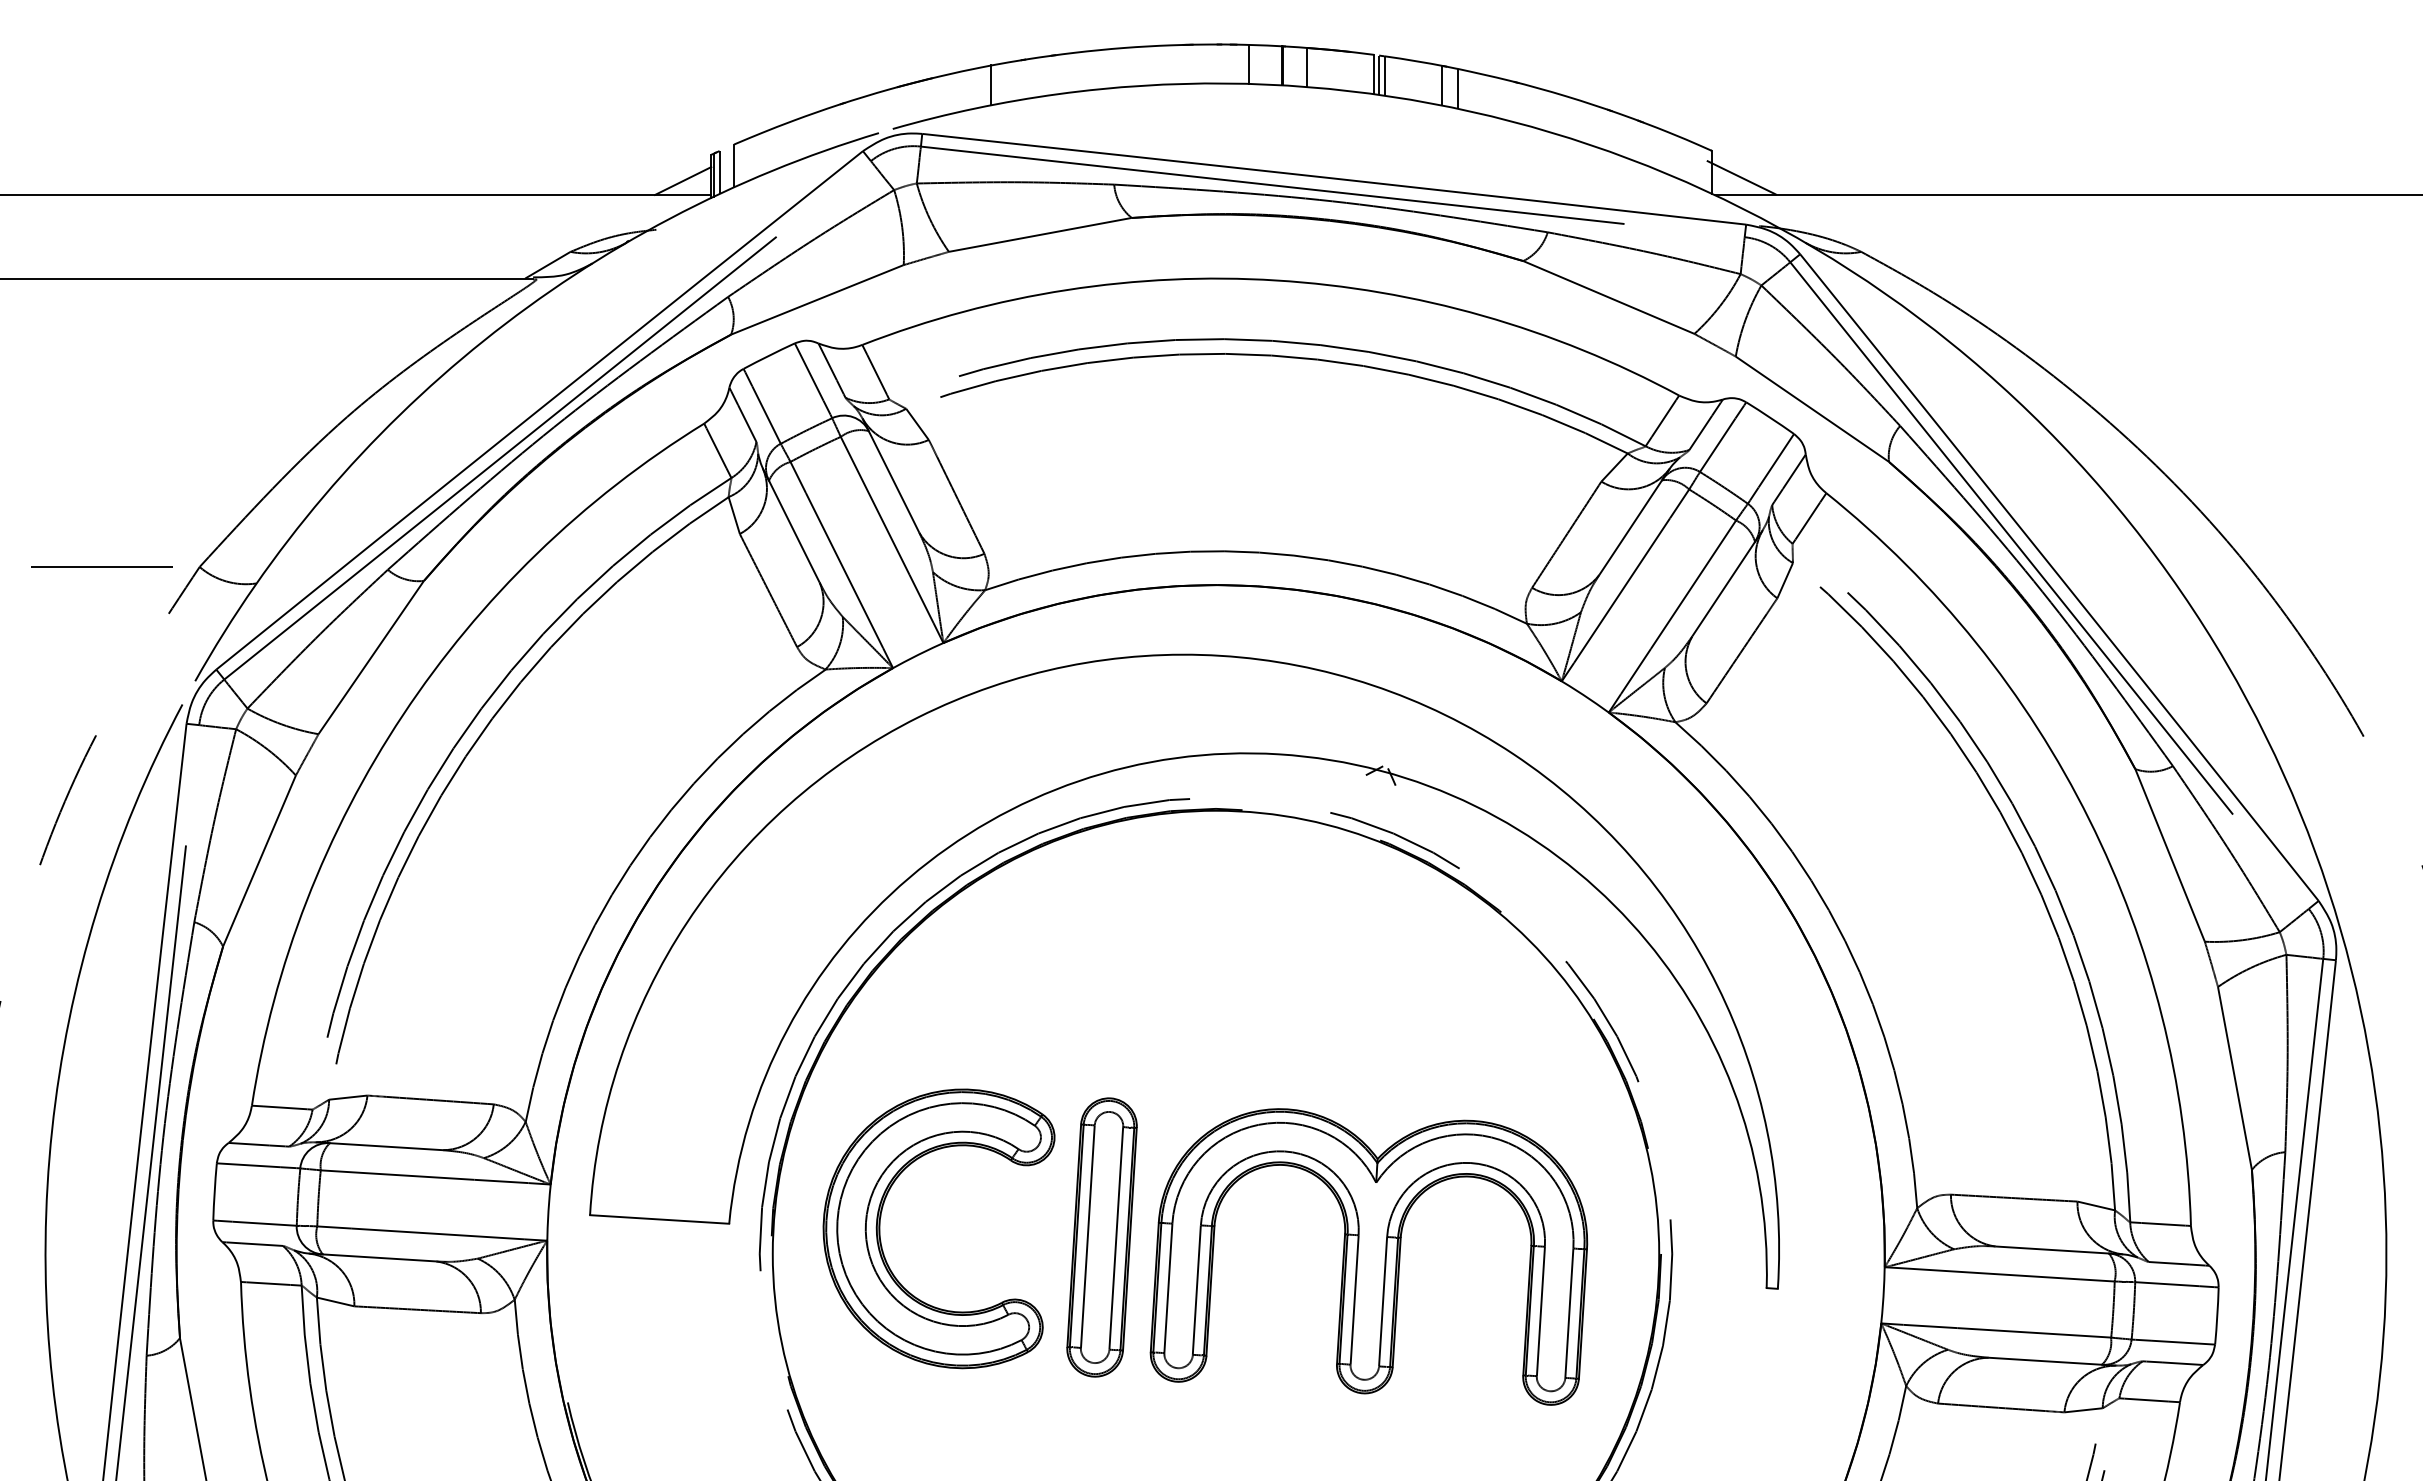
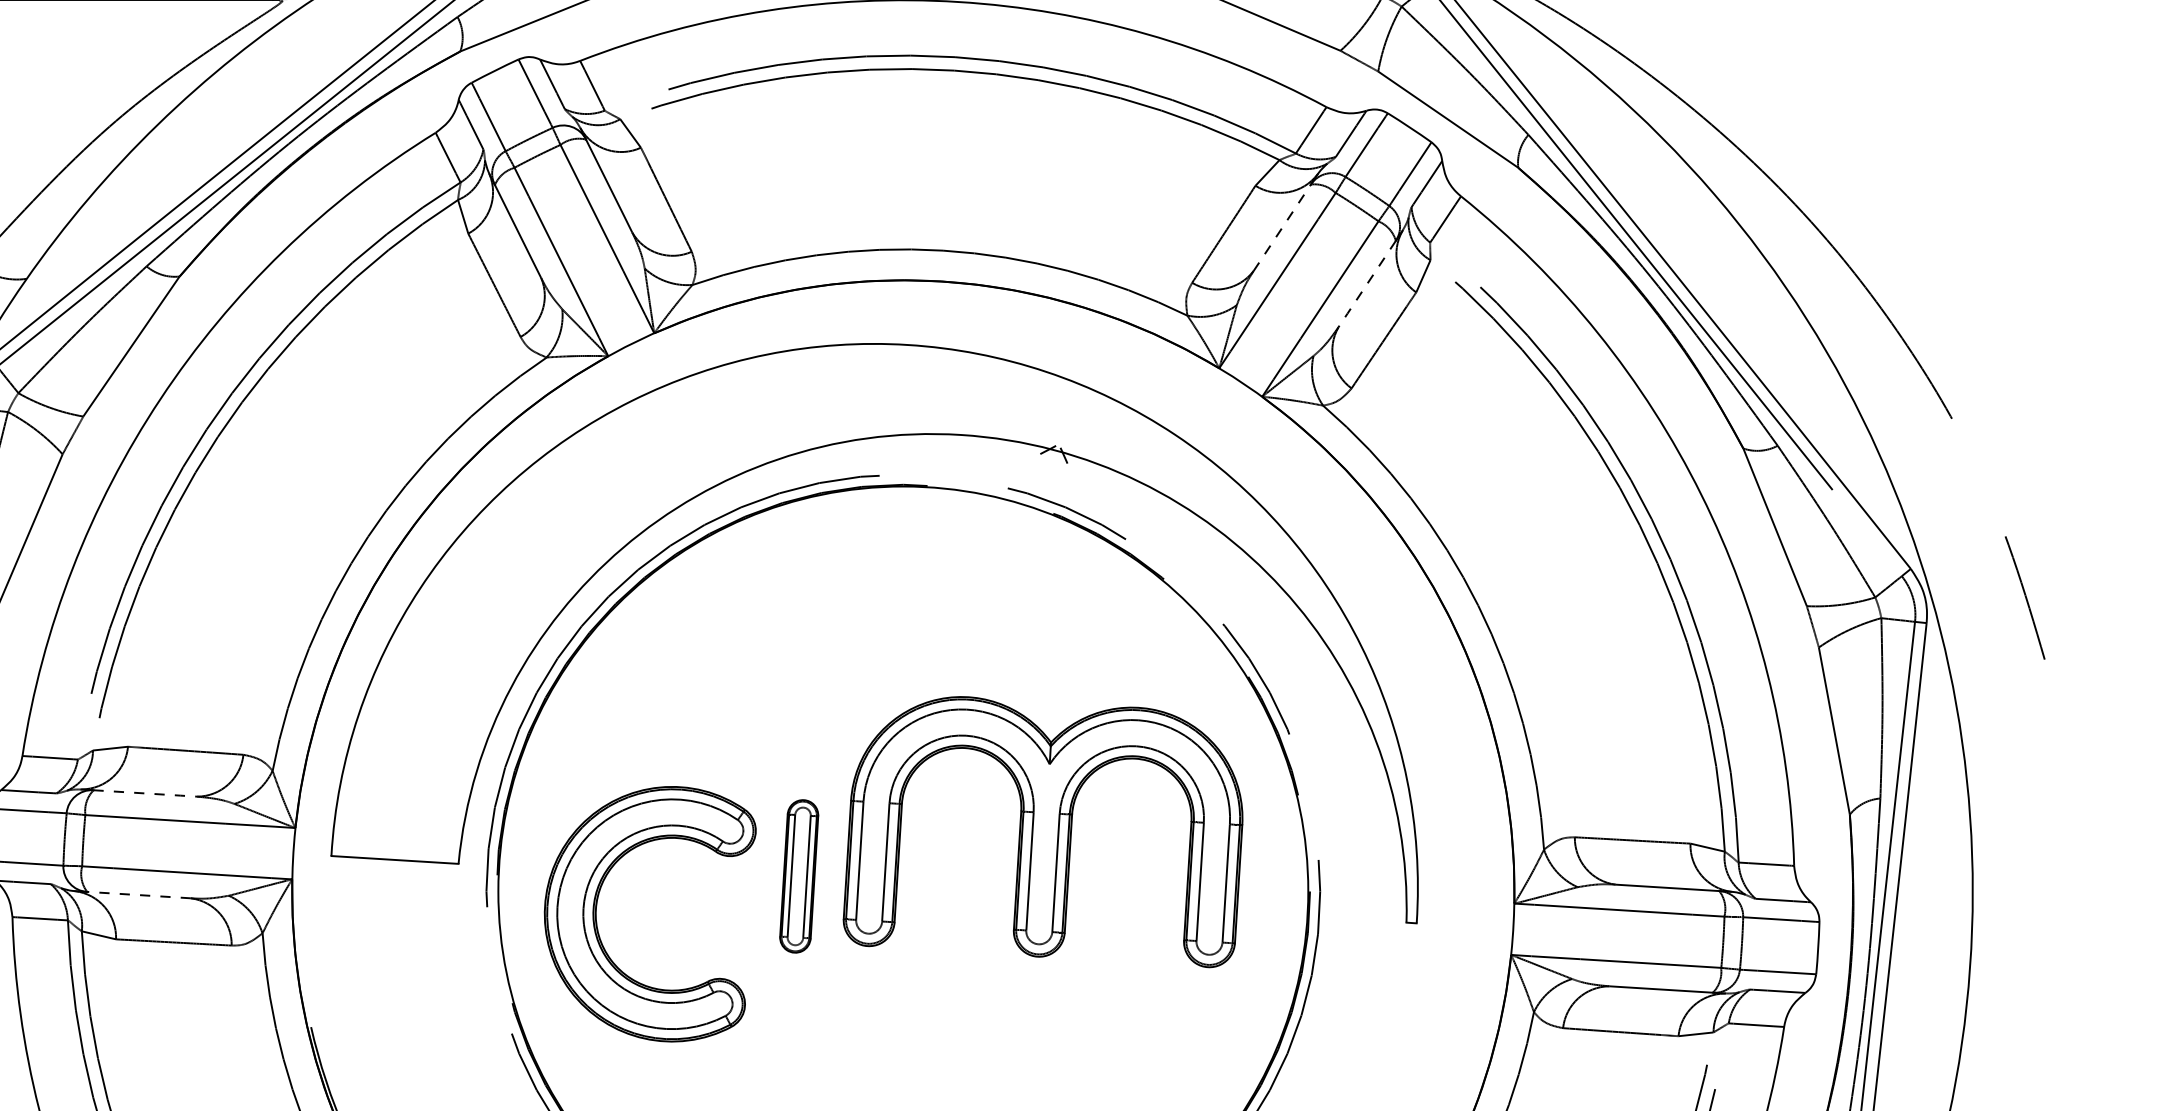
line: (1630, 527) -> (1282, 227), solid -> dashed
line: (1723, 590) -> (1367, 285), solid -> dashed
line: (387, 1146) -> (146, 793), solid -> dashed
part: (880, 1228) -> (596, 913), moved
part: (1101, 1237) -> (798, 876), size x0.6
part: (1368, 1256) -> (1042, 831), moved
line: (379, 1257) -> (139, 894), solid -> dashed

